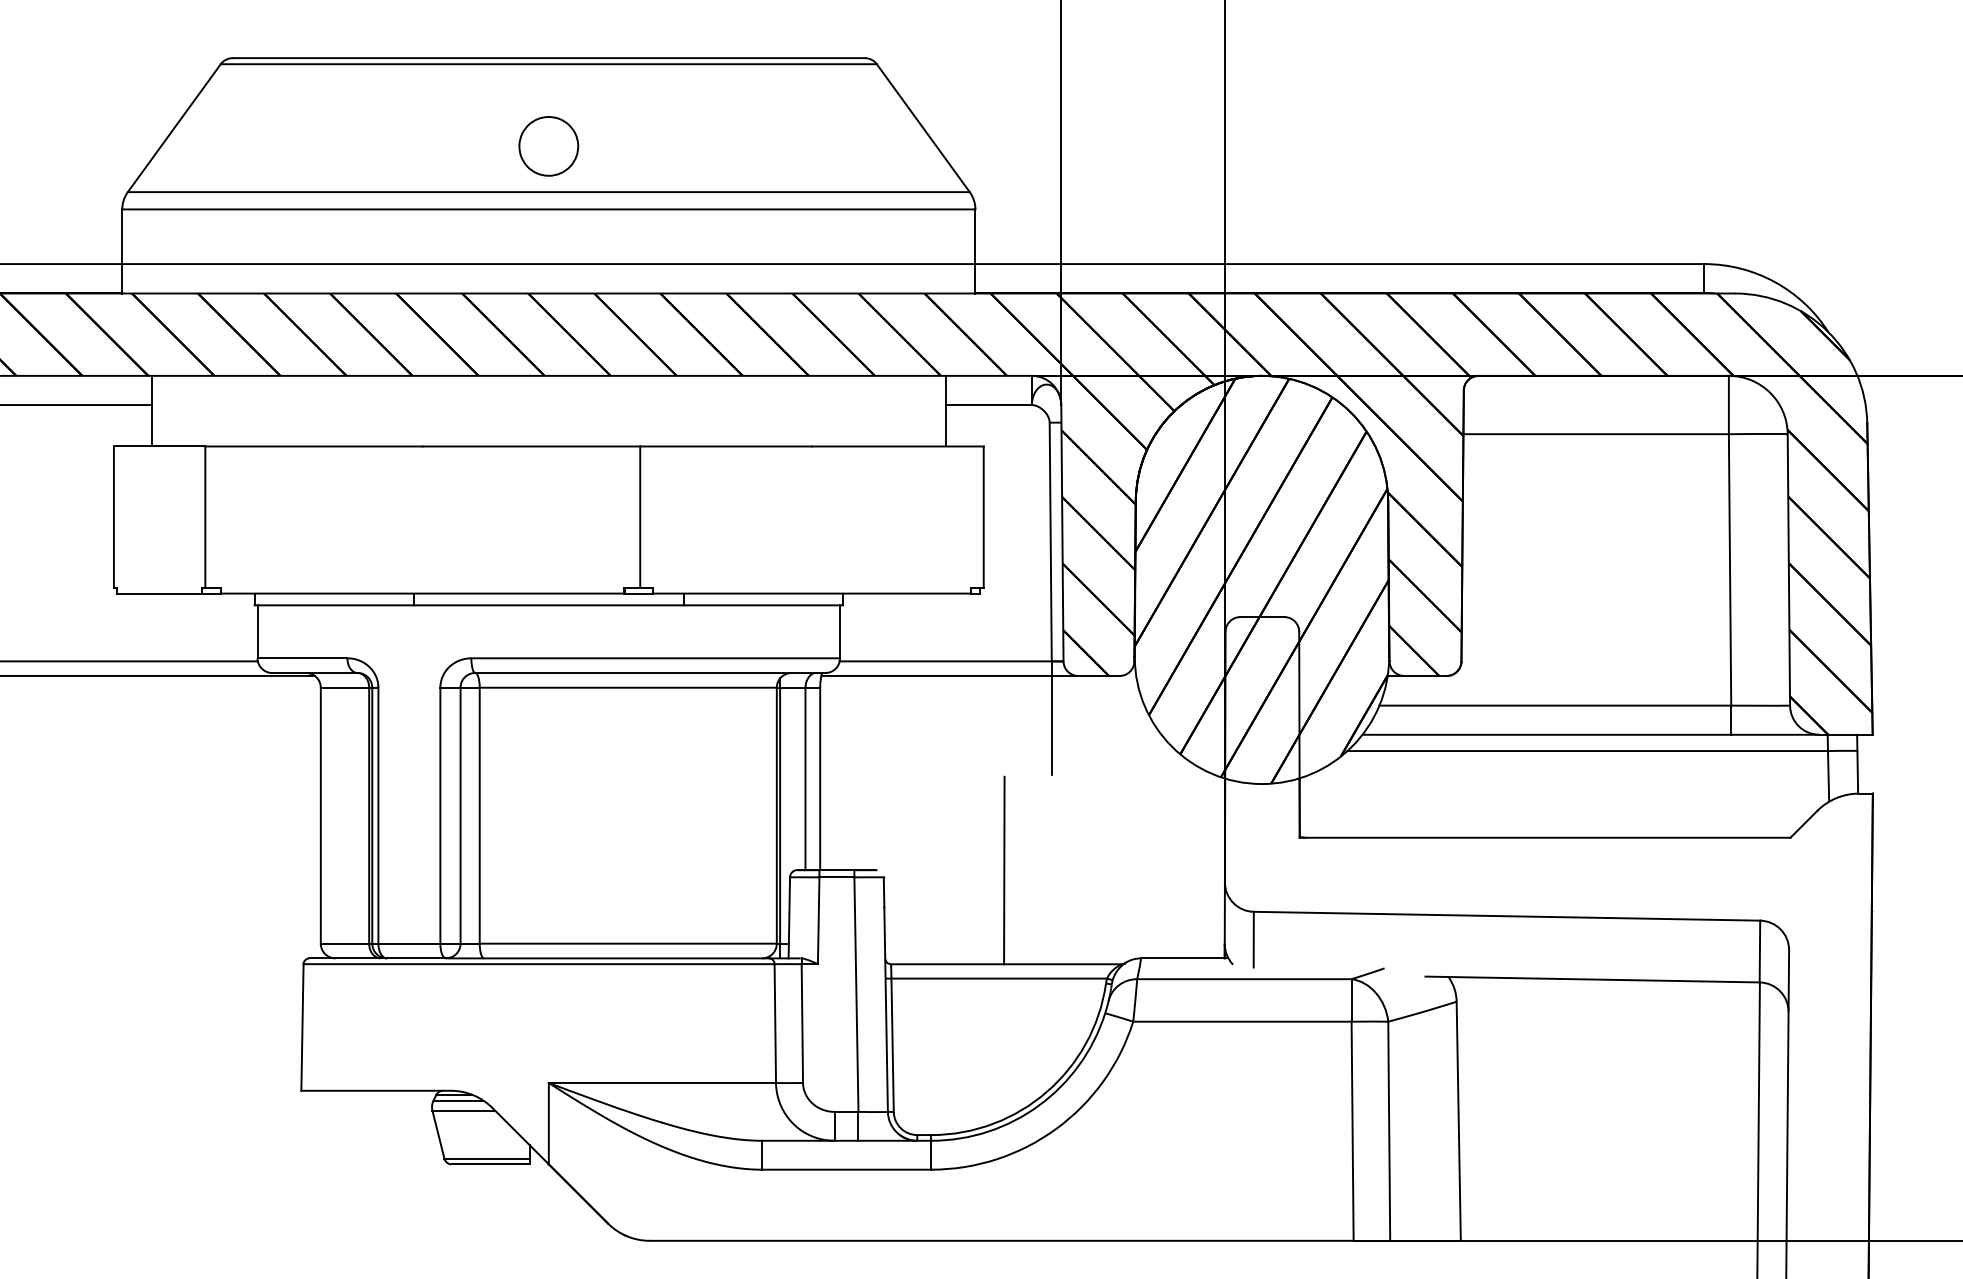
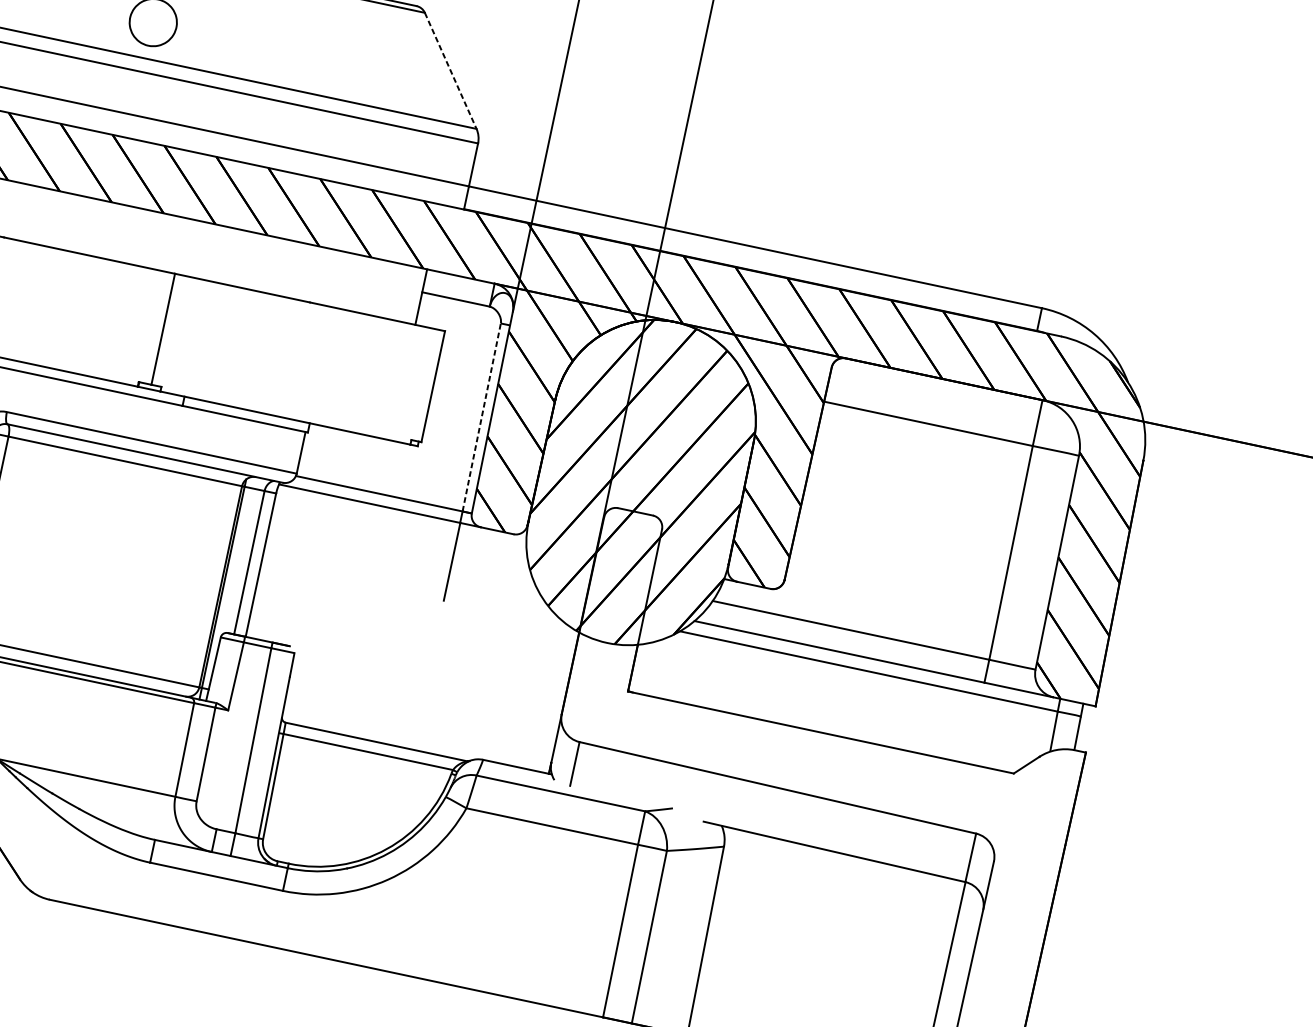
line: (923, 128) -> (450, 71), solid -> dashed
line: (1050, 541) -> (481, 417), solid -> dashed
line: (1004, 870) -> (390, 667), removed

